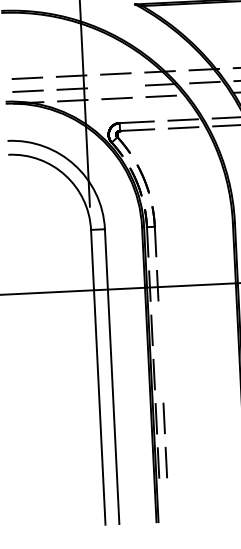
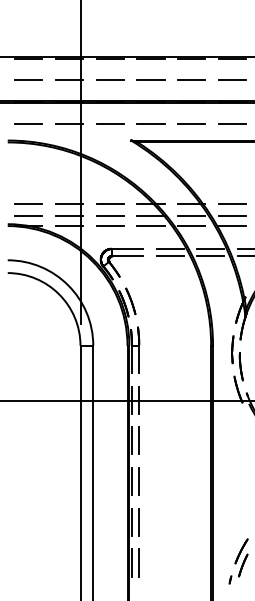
line: (115, 86) -> (109, 215), added
line: (205, 94) -> (191, 226), added
line: (160, 329) -> (139, 440), added
line: (162, 374) -> (139, 481), added

